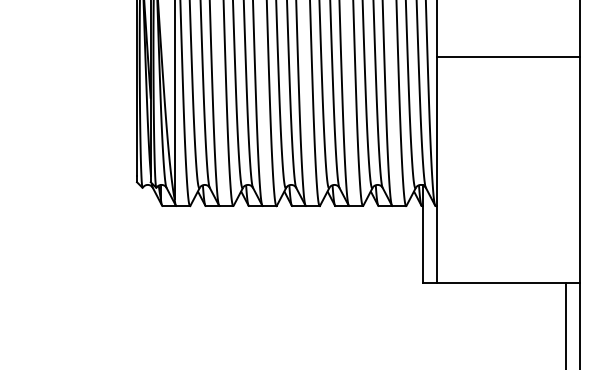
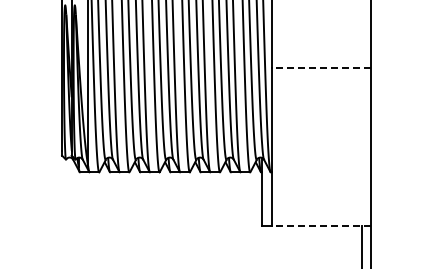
line: (508, 57) -> (321, 68), solid -> dashed
line: (508, 283) -> (321, 226), solid -> dashed

